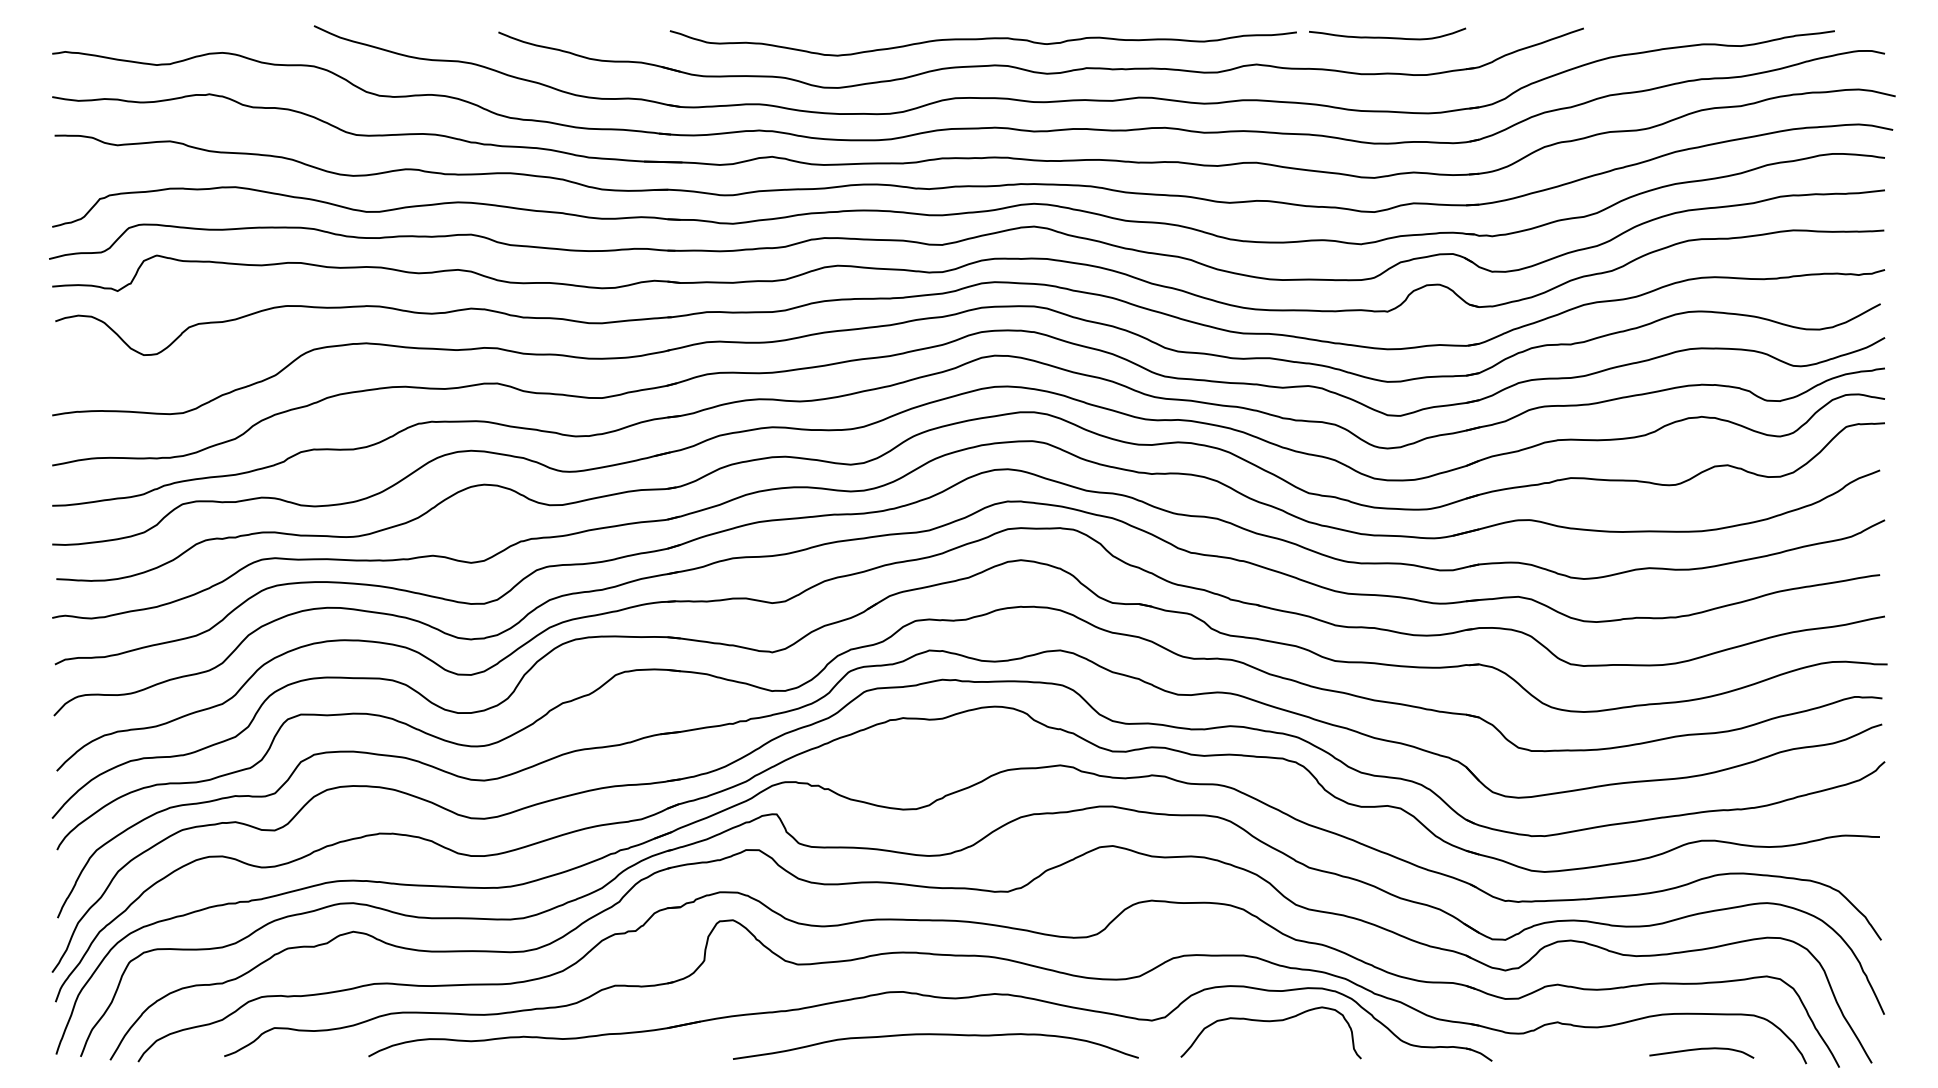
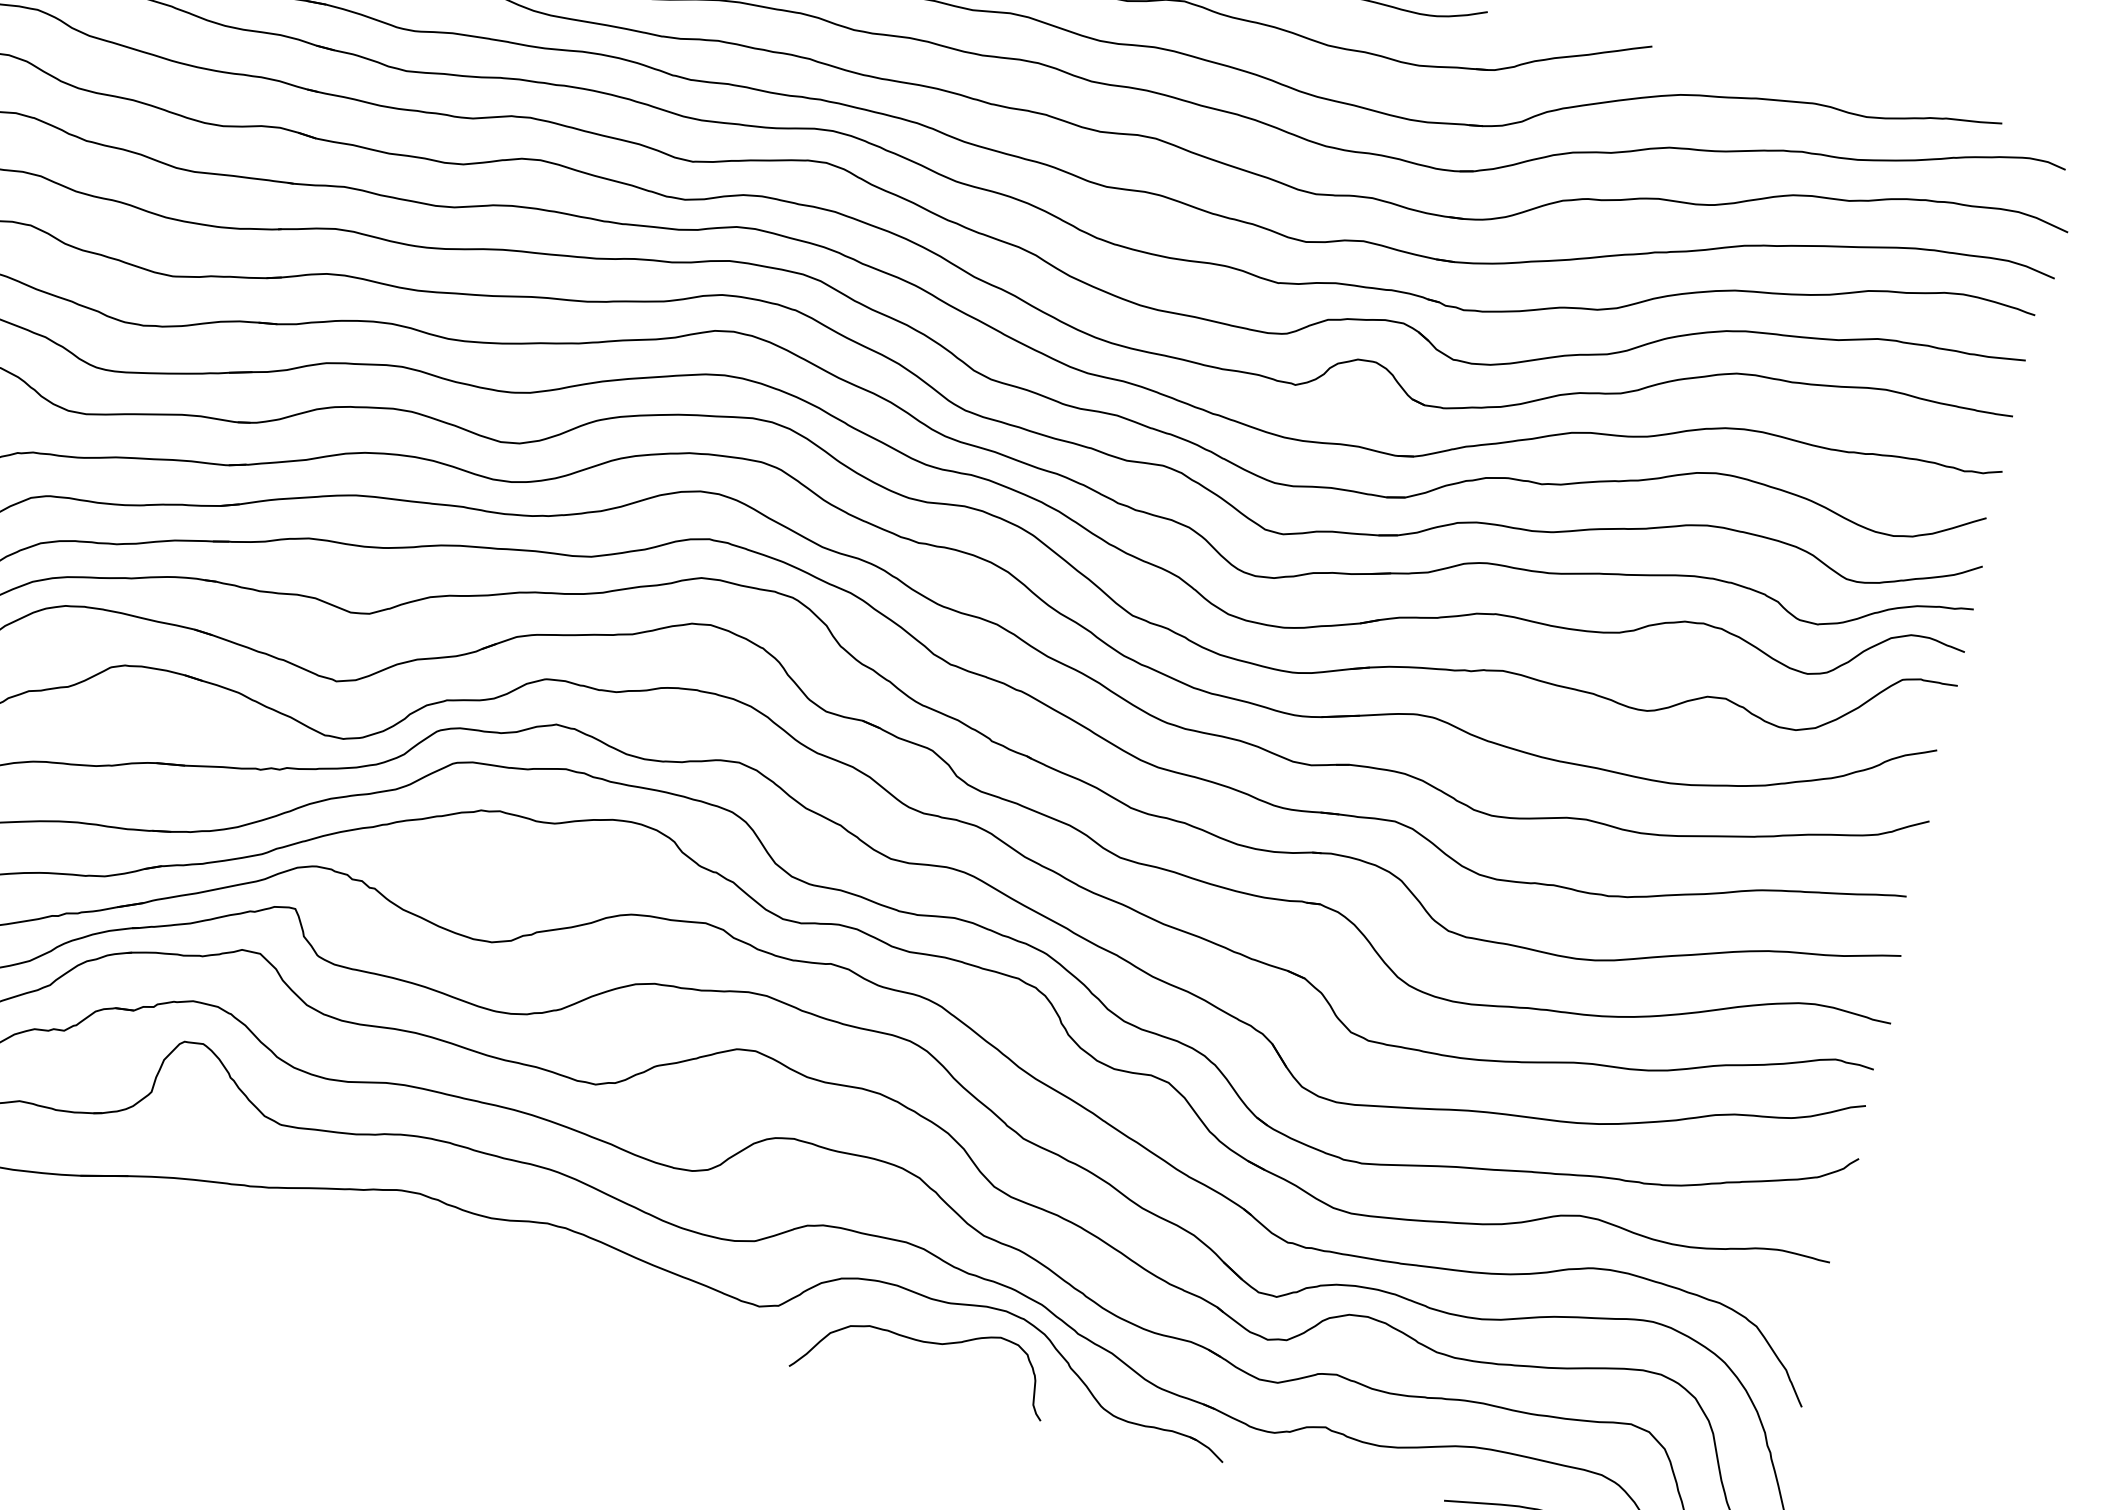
curve: (935, 1035) -> (452, 1264), removed

